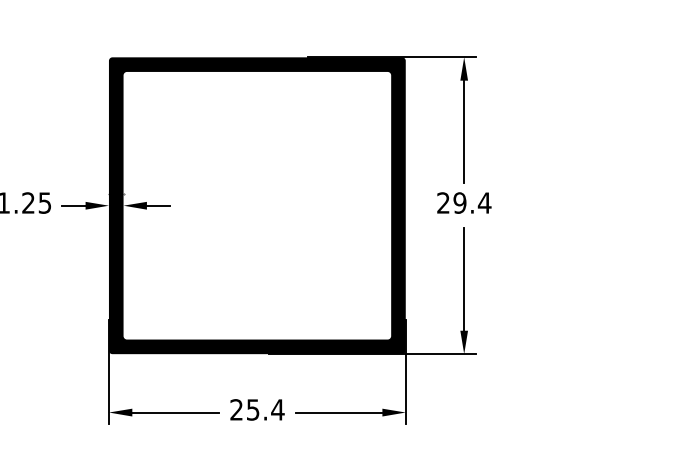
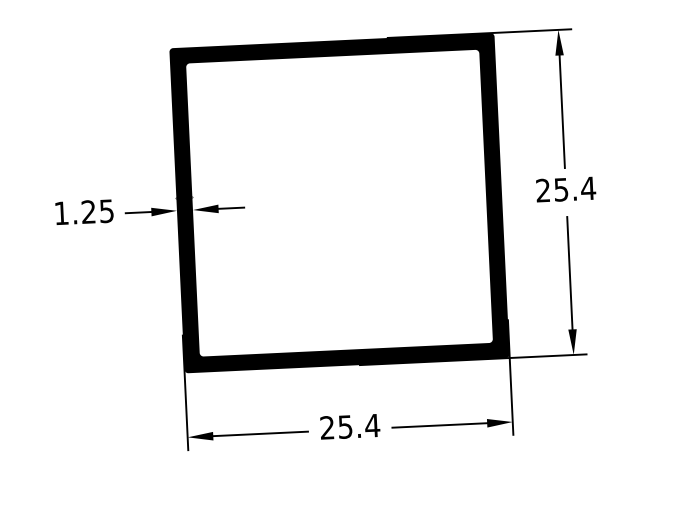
text: (459, 202) -> (560, 189), 29.4 -> 25.4

